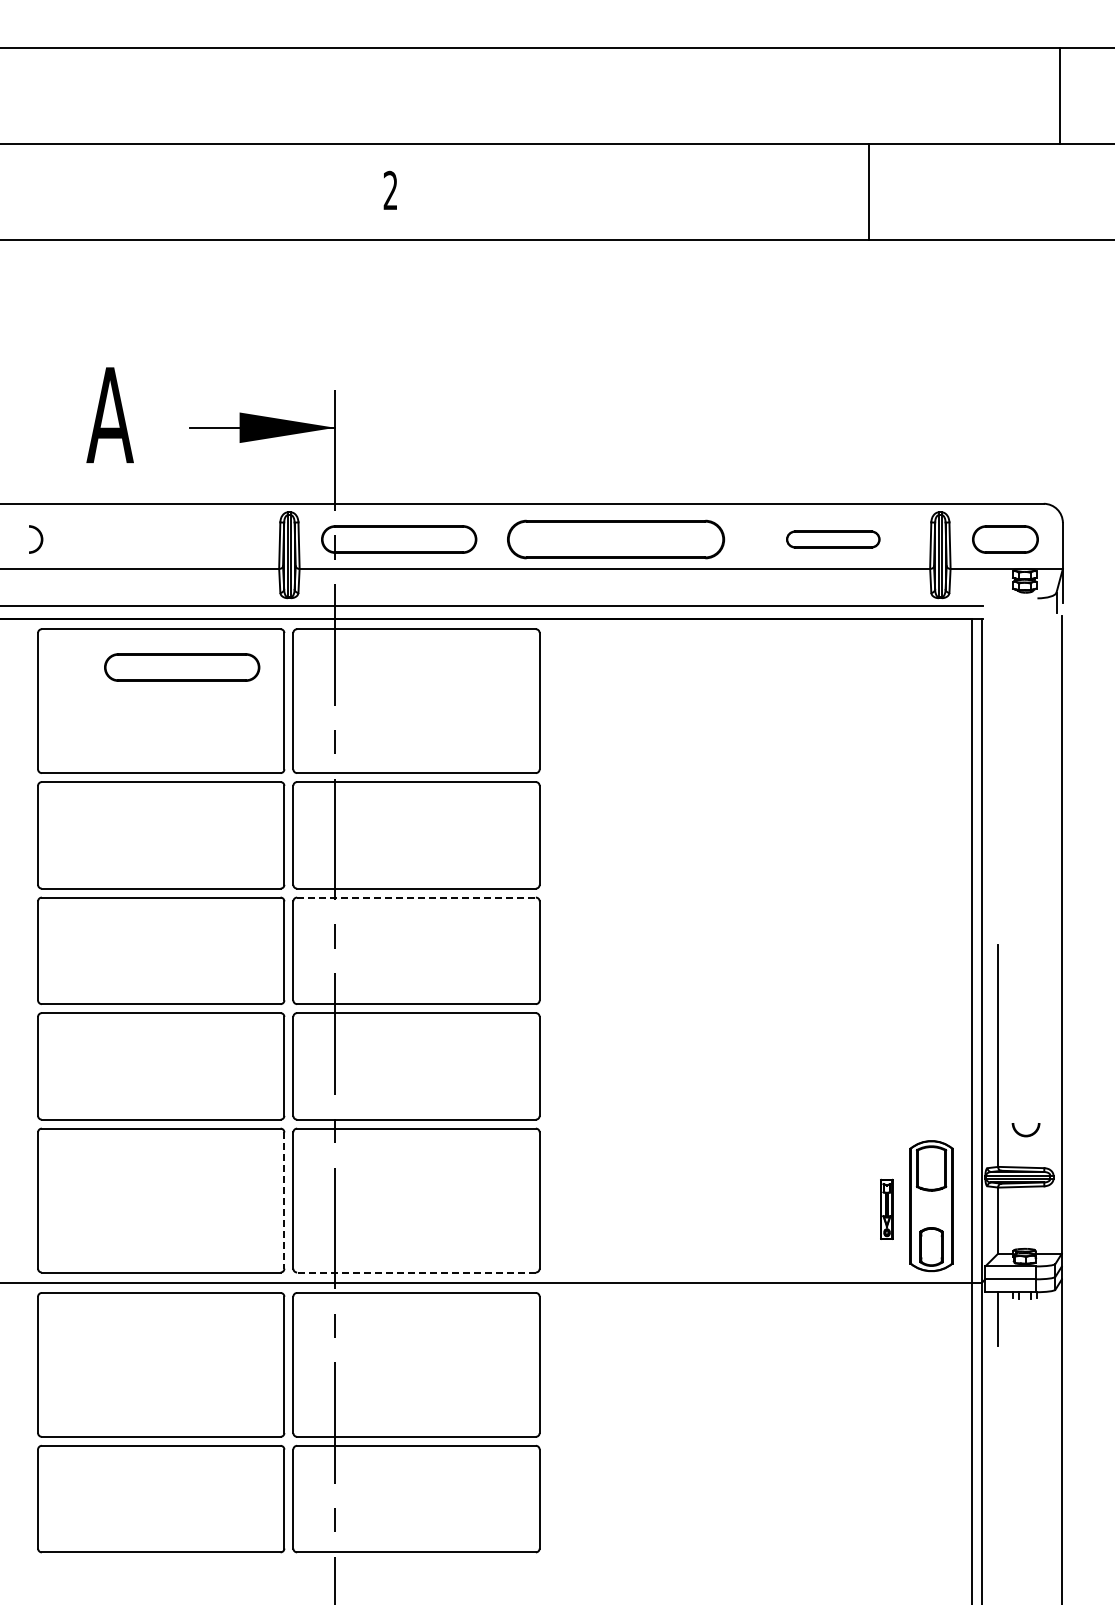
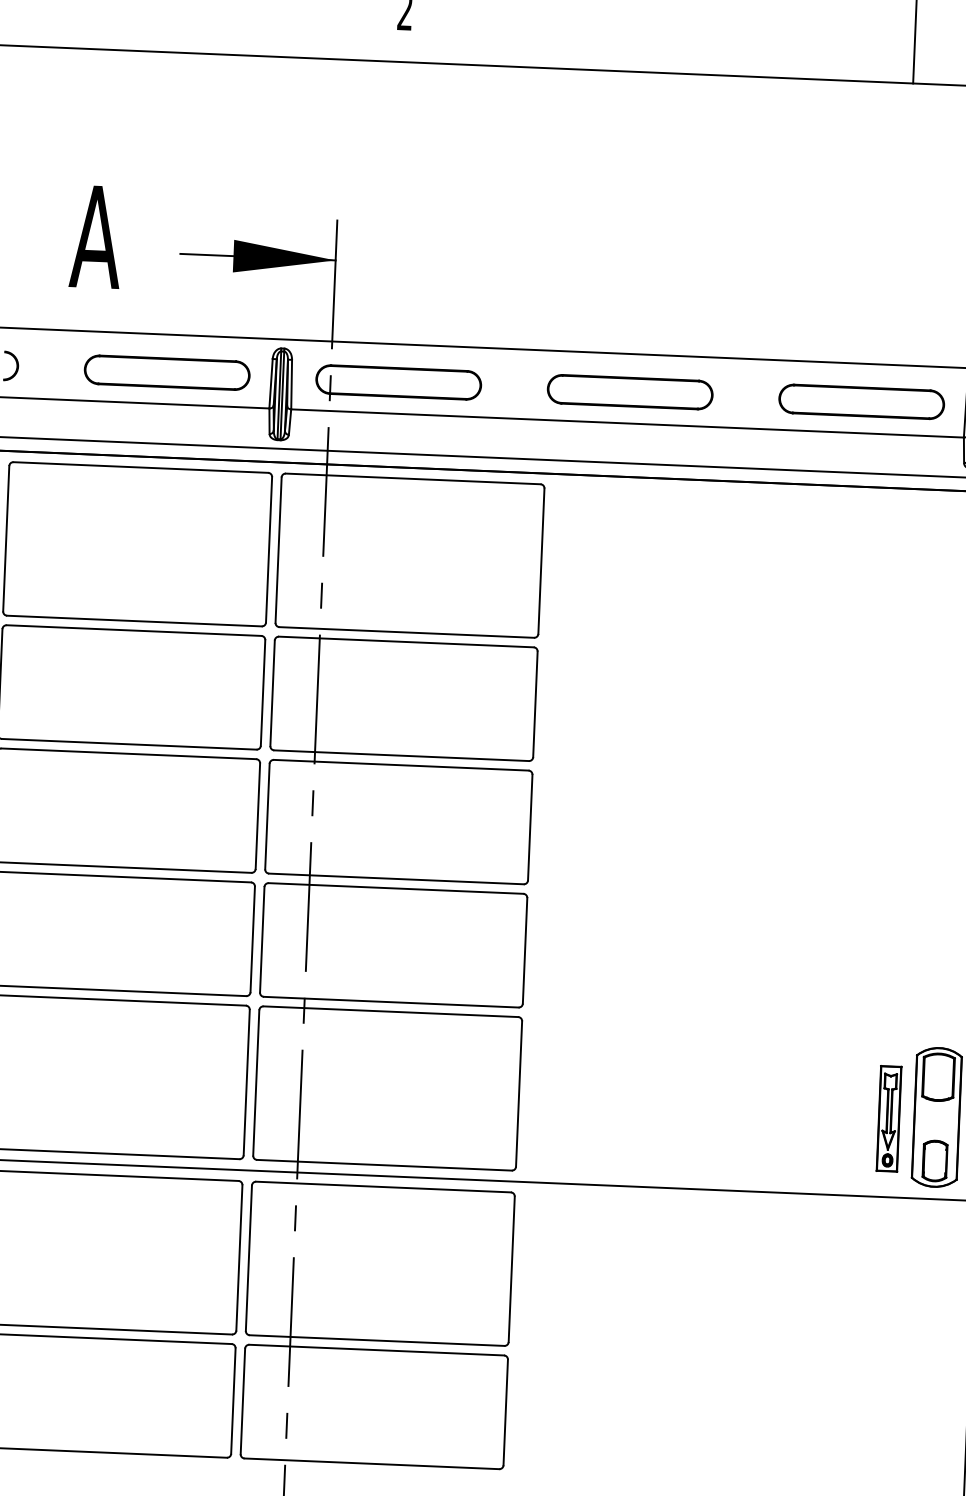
part: (616, 539) -> (630, 392), size x0.71
part: (833, 539) -> (862, 401), size x1.67
part: (182, 667) -> (167, 372), moved
line: (417, 897) -> (402, 765), dashed -> solid
line: (284, 1201) -> (246, 1083), dashed -> solid
part: (886, 1209) -> (888, 1119), size x1.67
line: (416, 1272) -> (384, 1165), dashed -> solid

